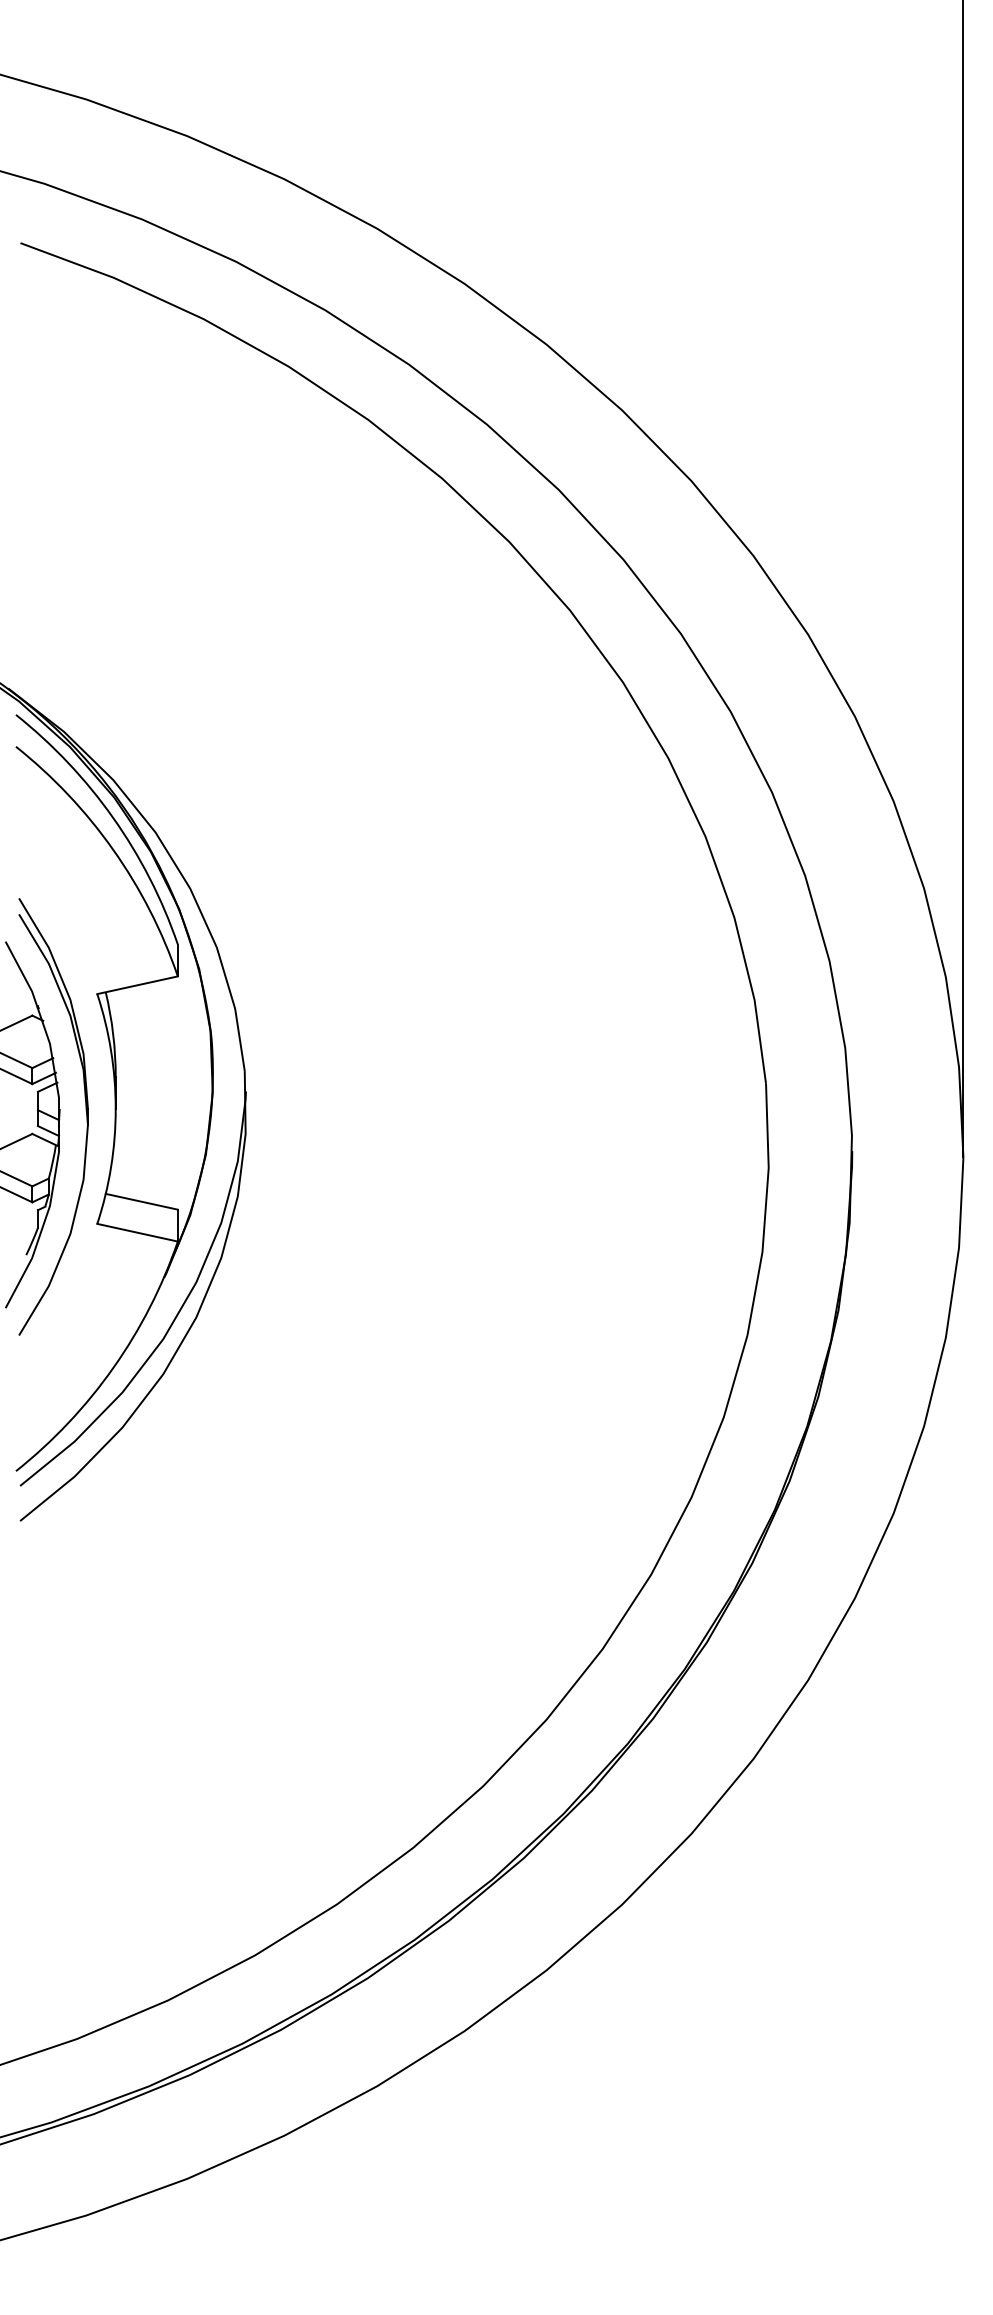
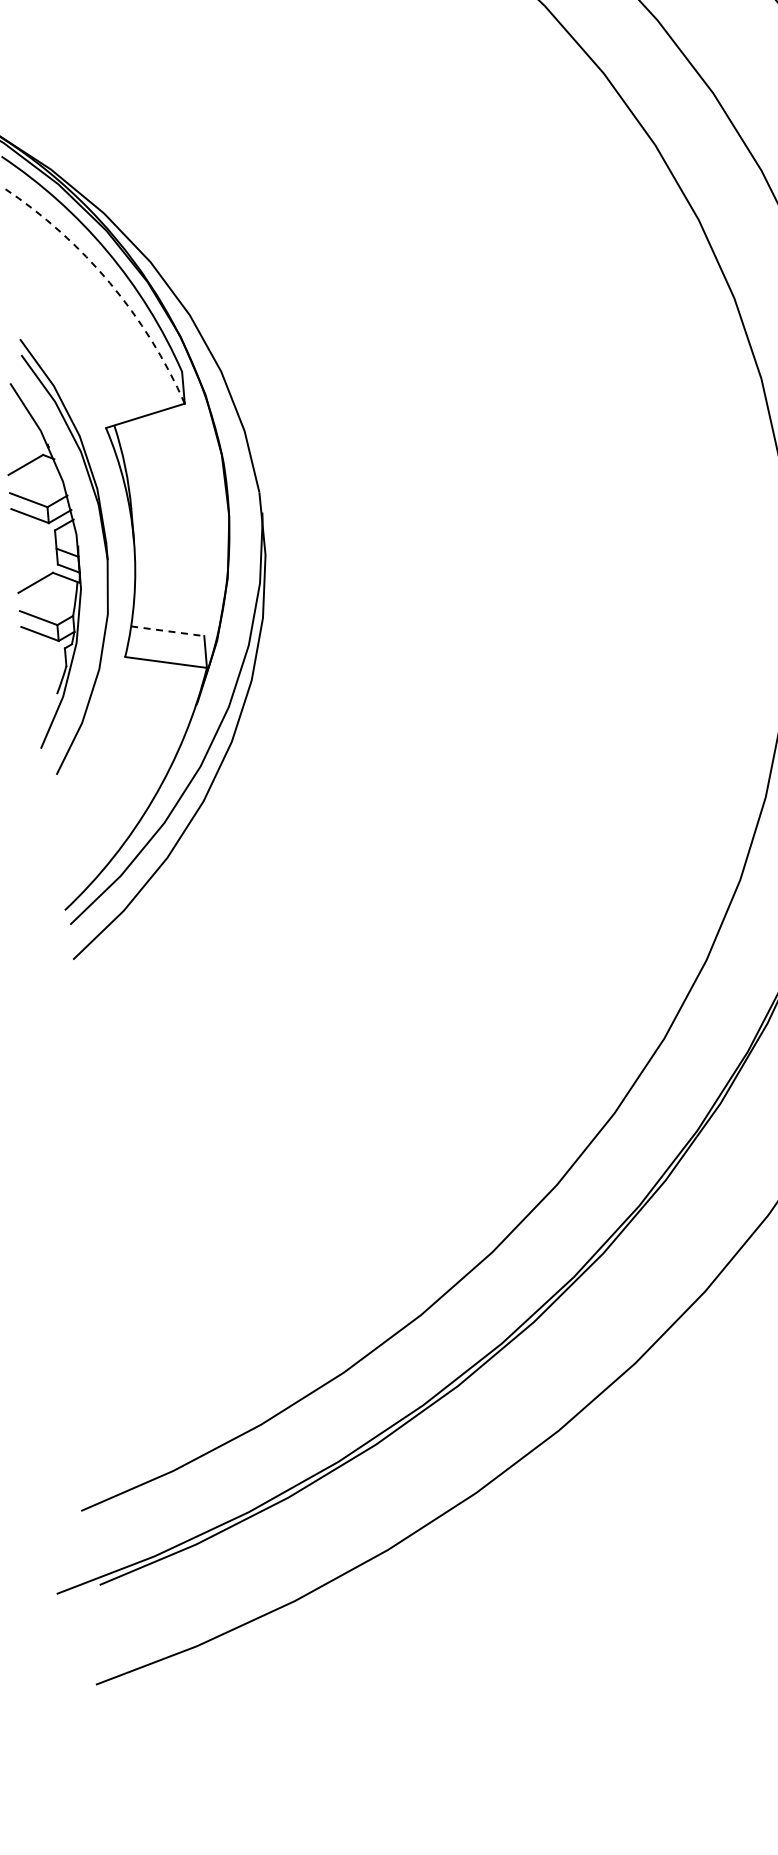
arc: (113, 849) -> (110, 282), solid -> dashed
line: (141, 1201) -> (167, 631), solid -> dashed

